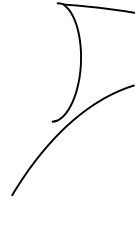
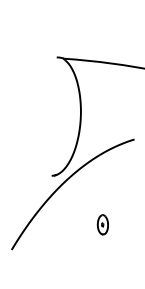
part: (102, 170) -> (102, 224), added

